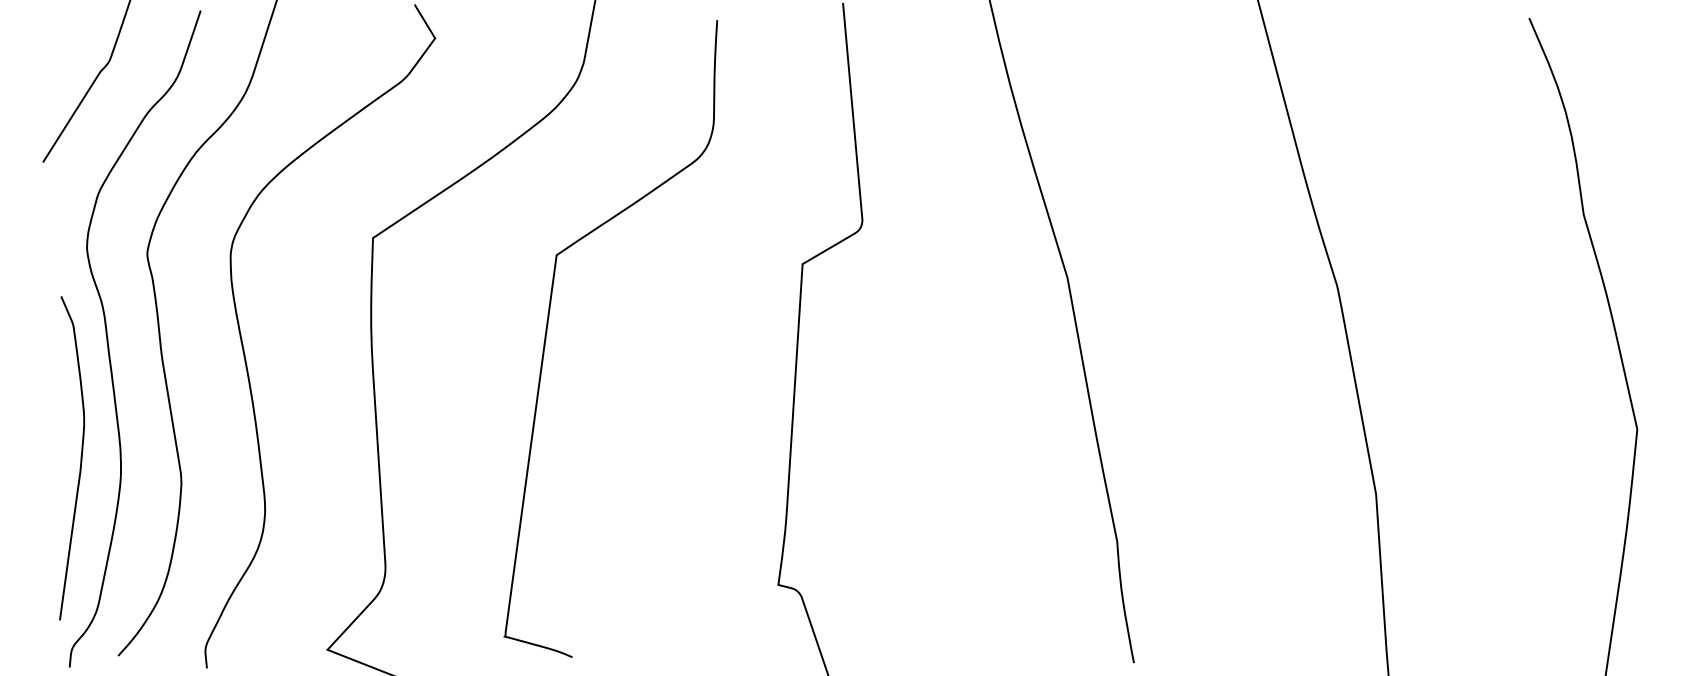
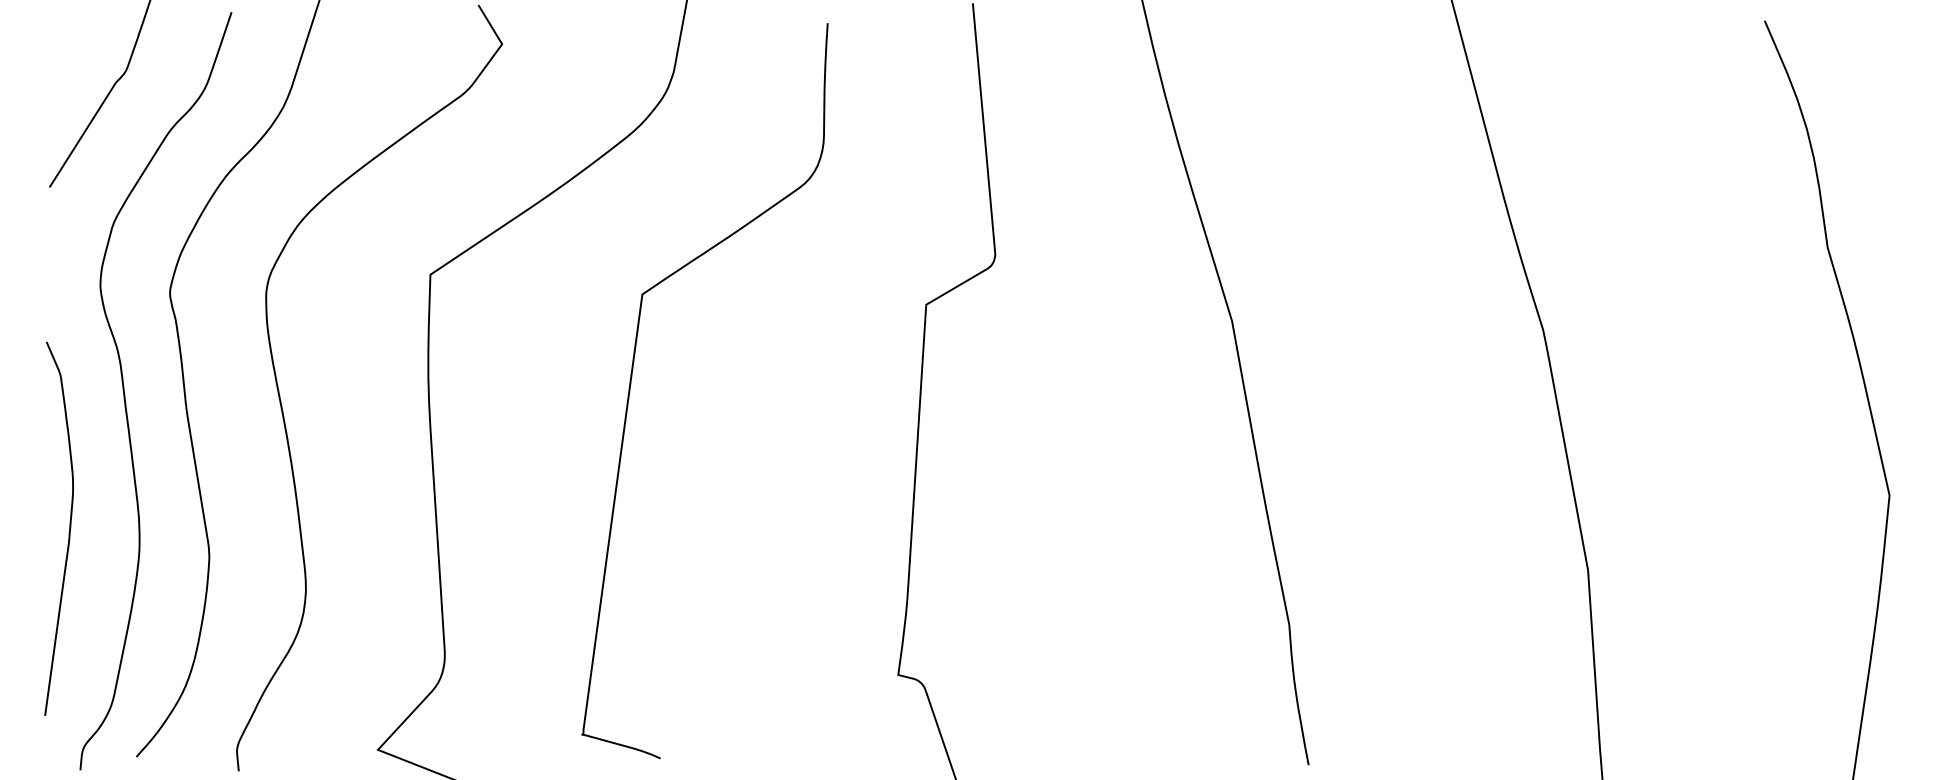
curve: (80, 461) -> (68, 532), moved

